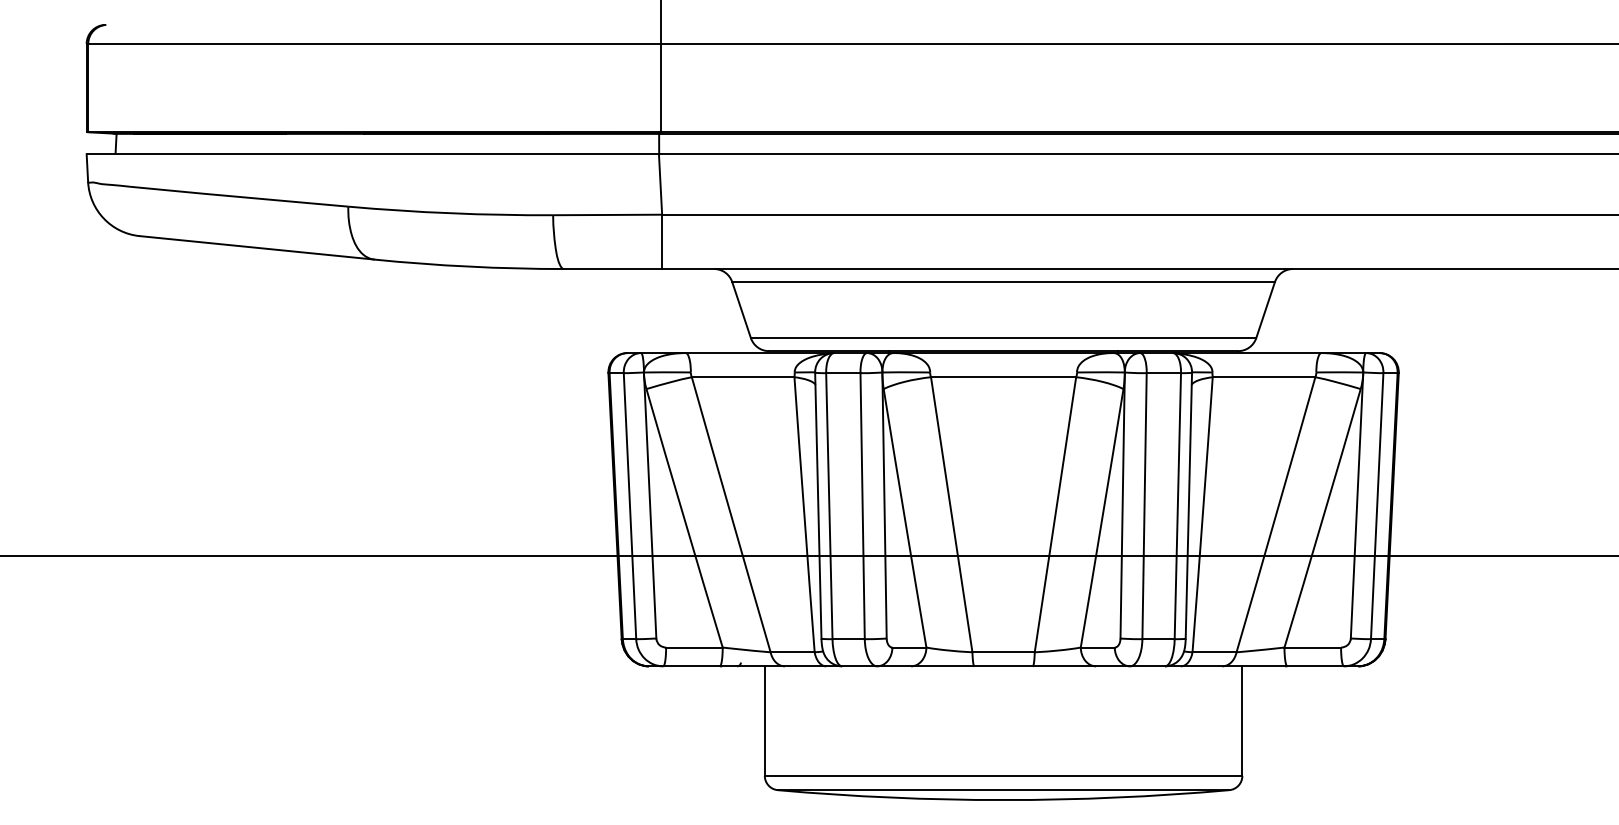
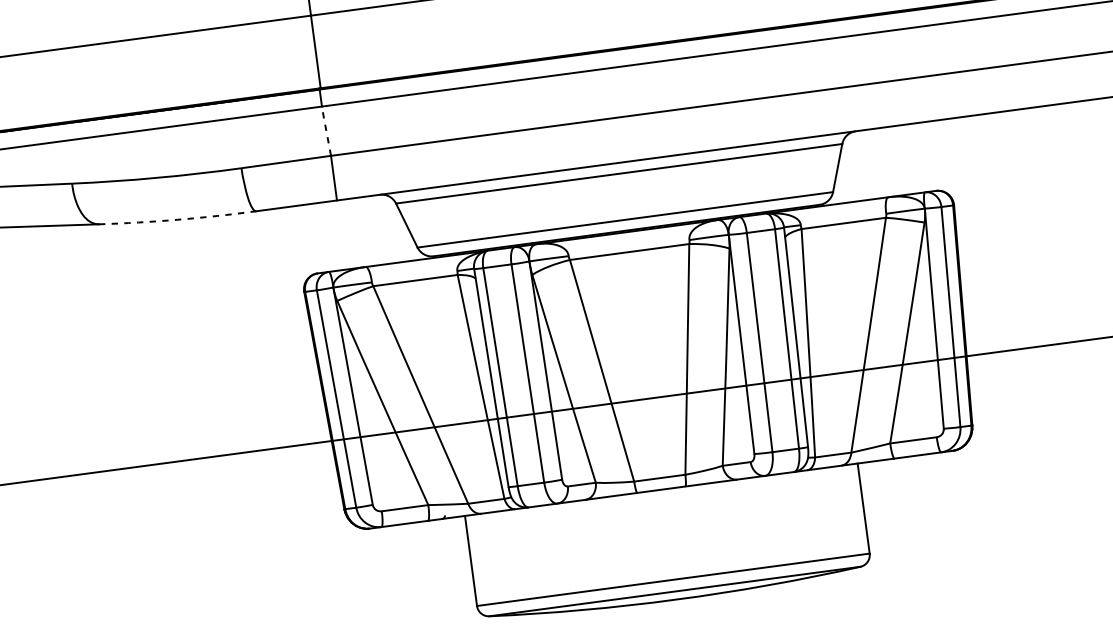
line: (660, 184) -> (326, 131), solid -> dashed
arc: (468, 266) -> (177, 219), solid -> dashed

